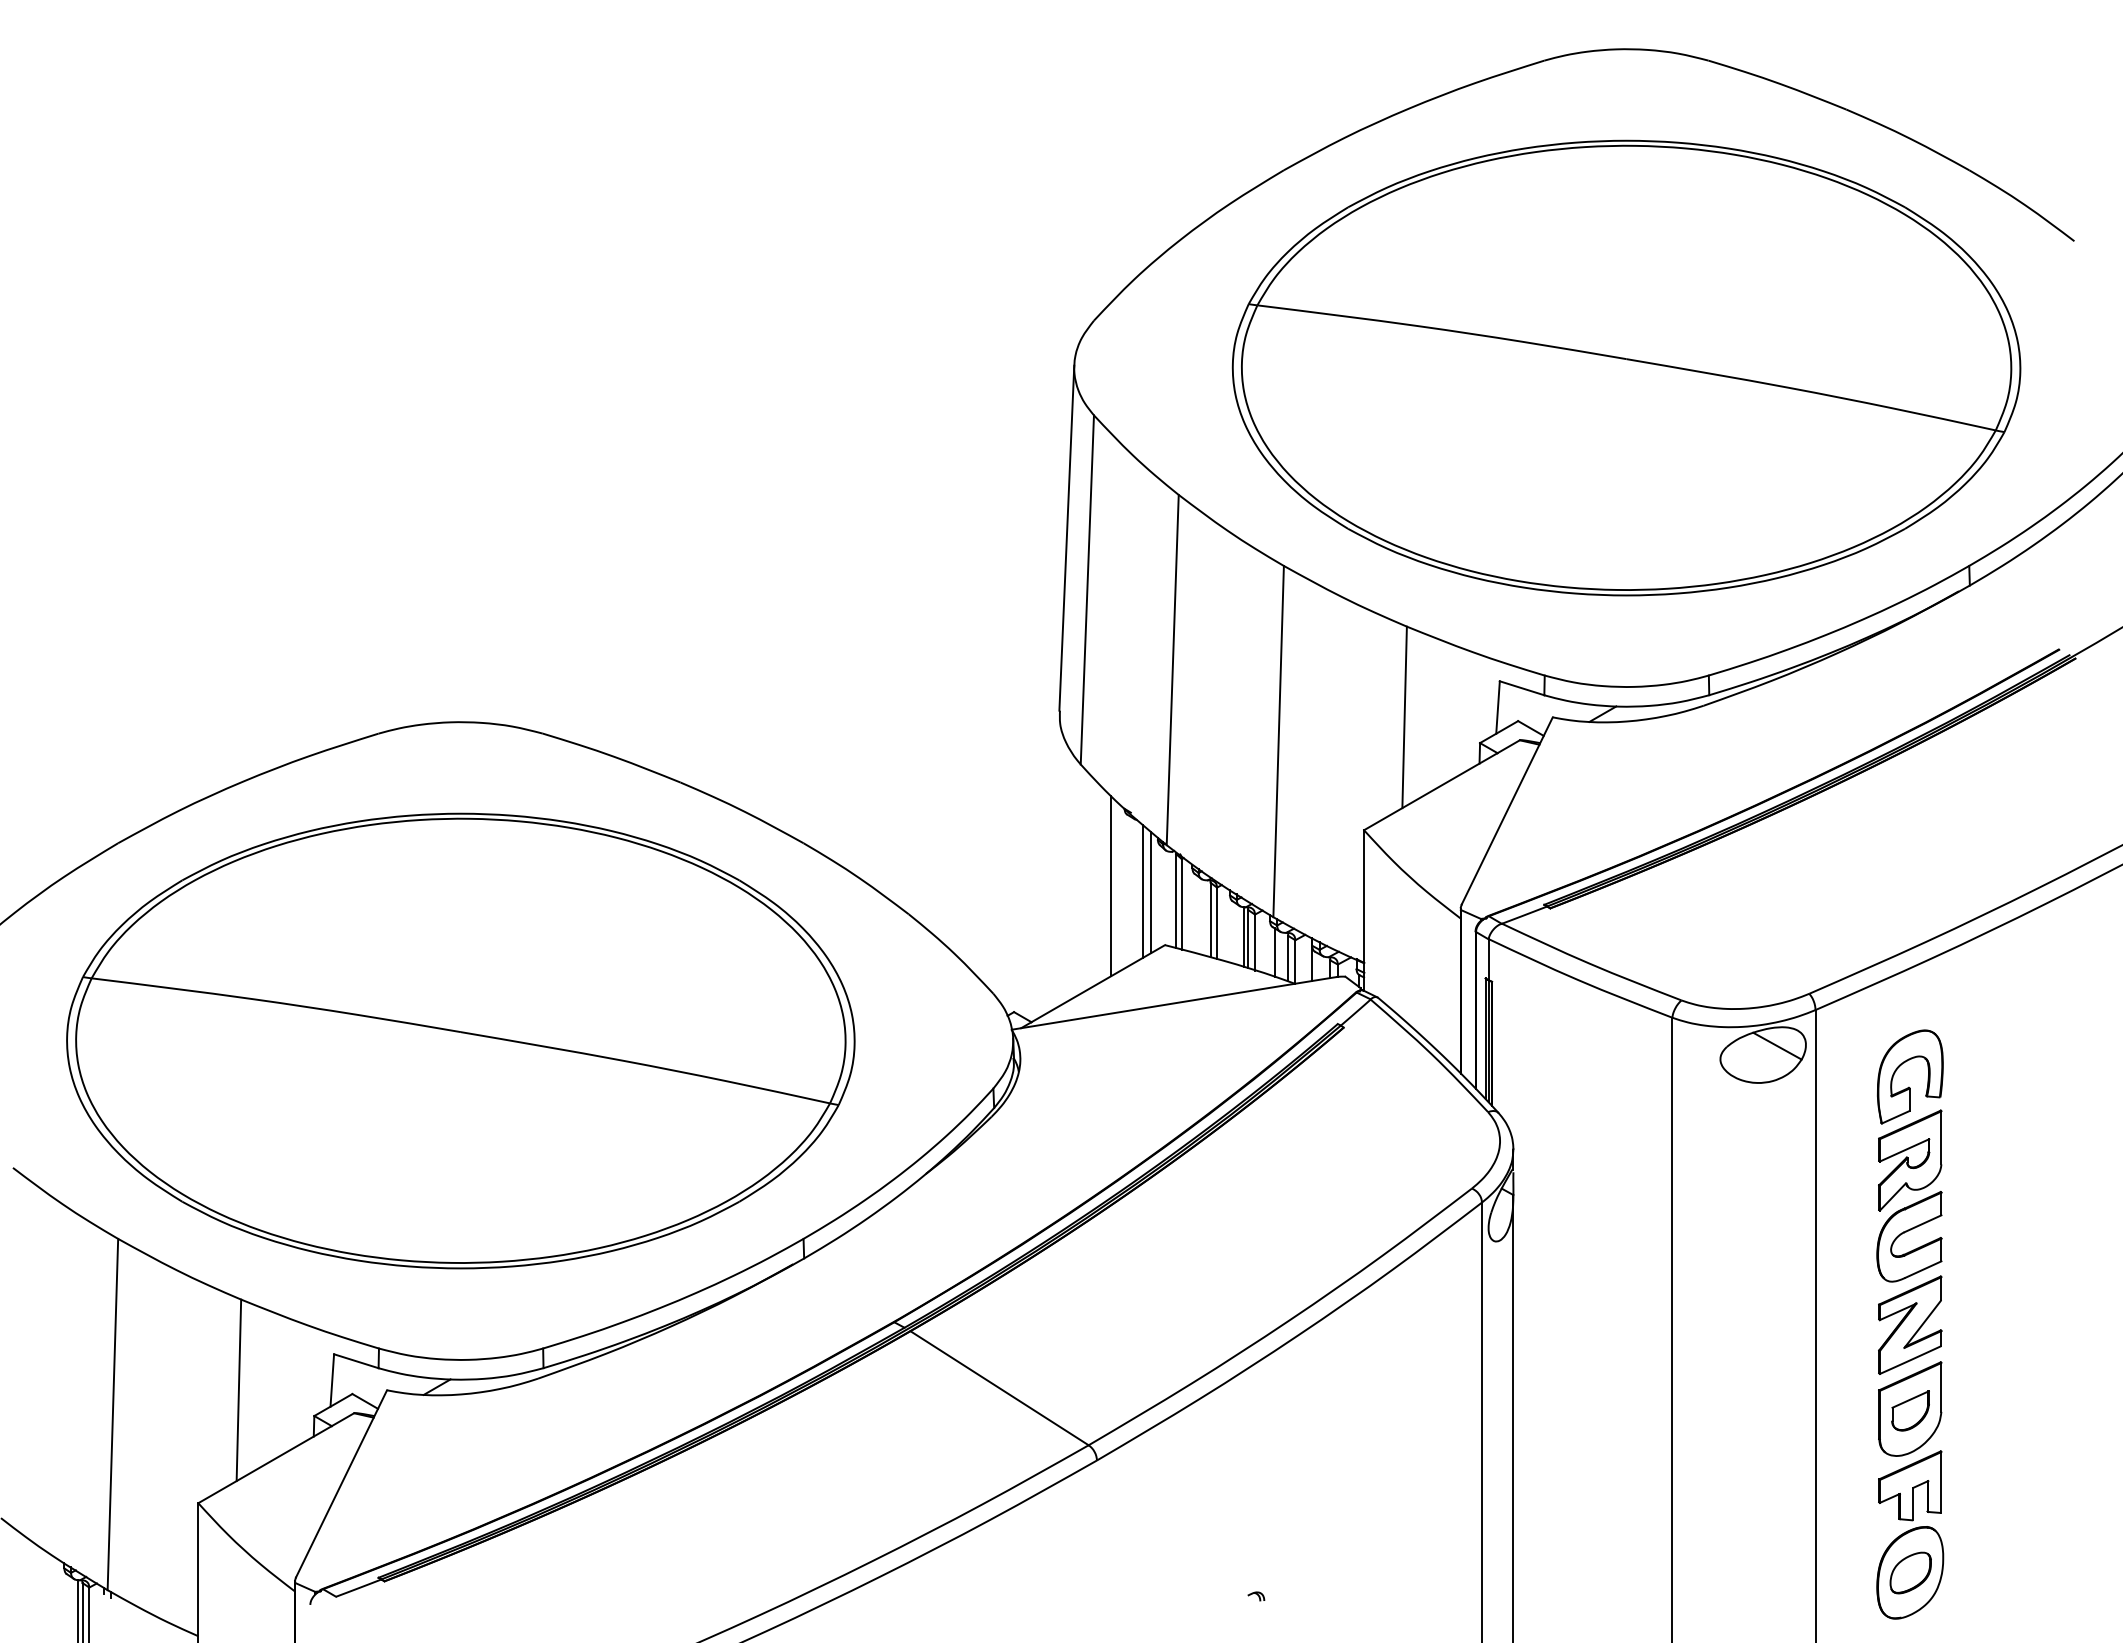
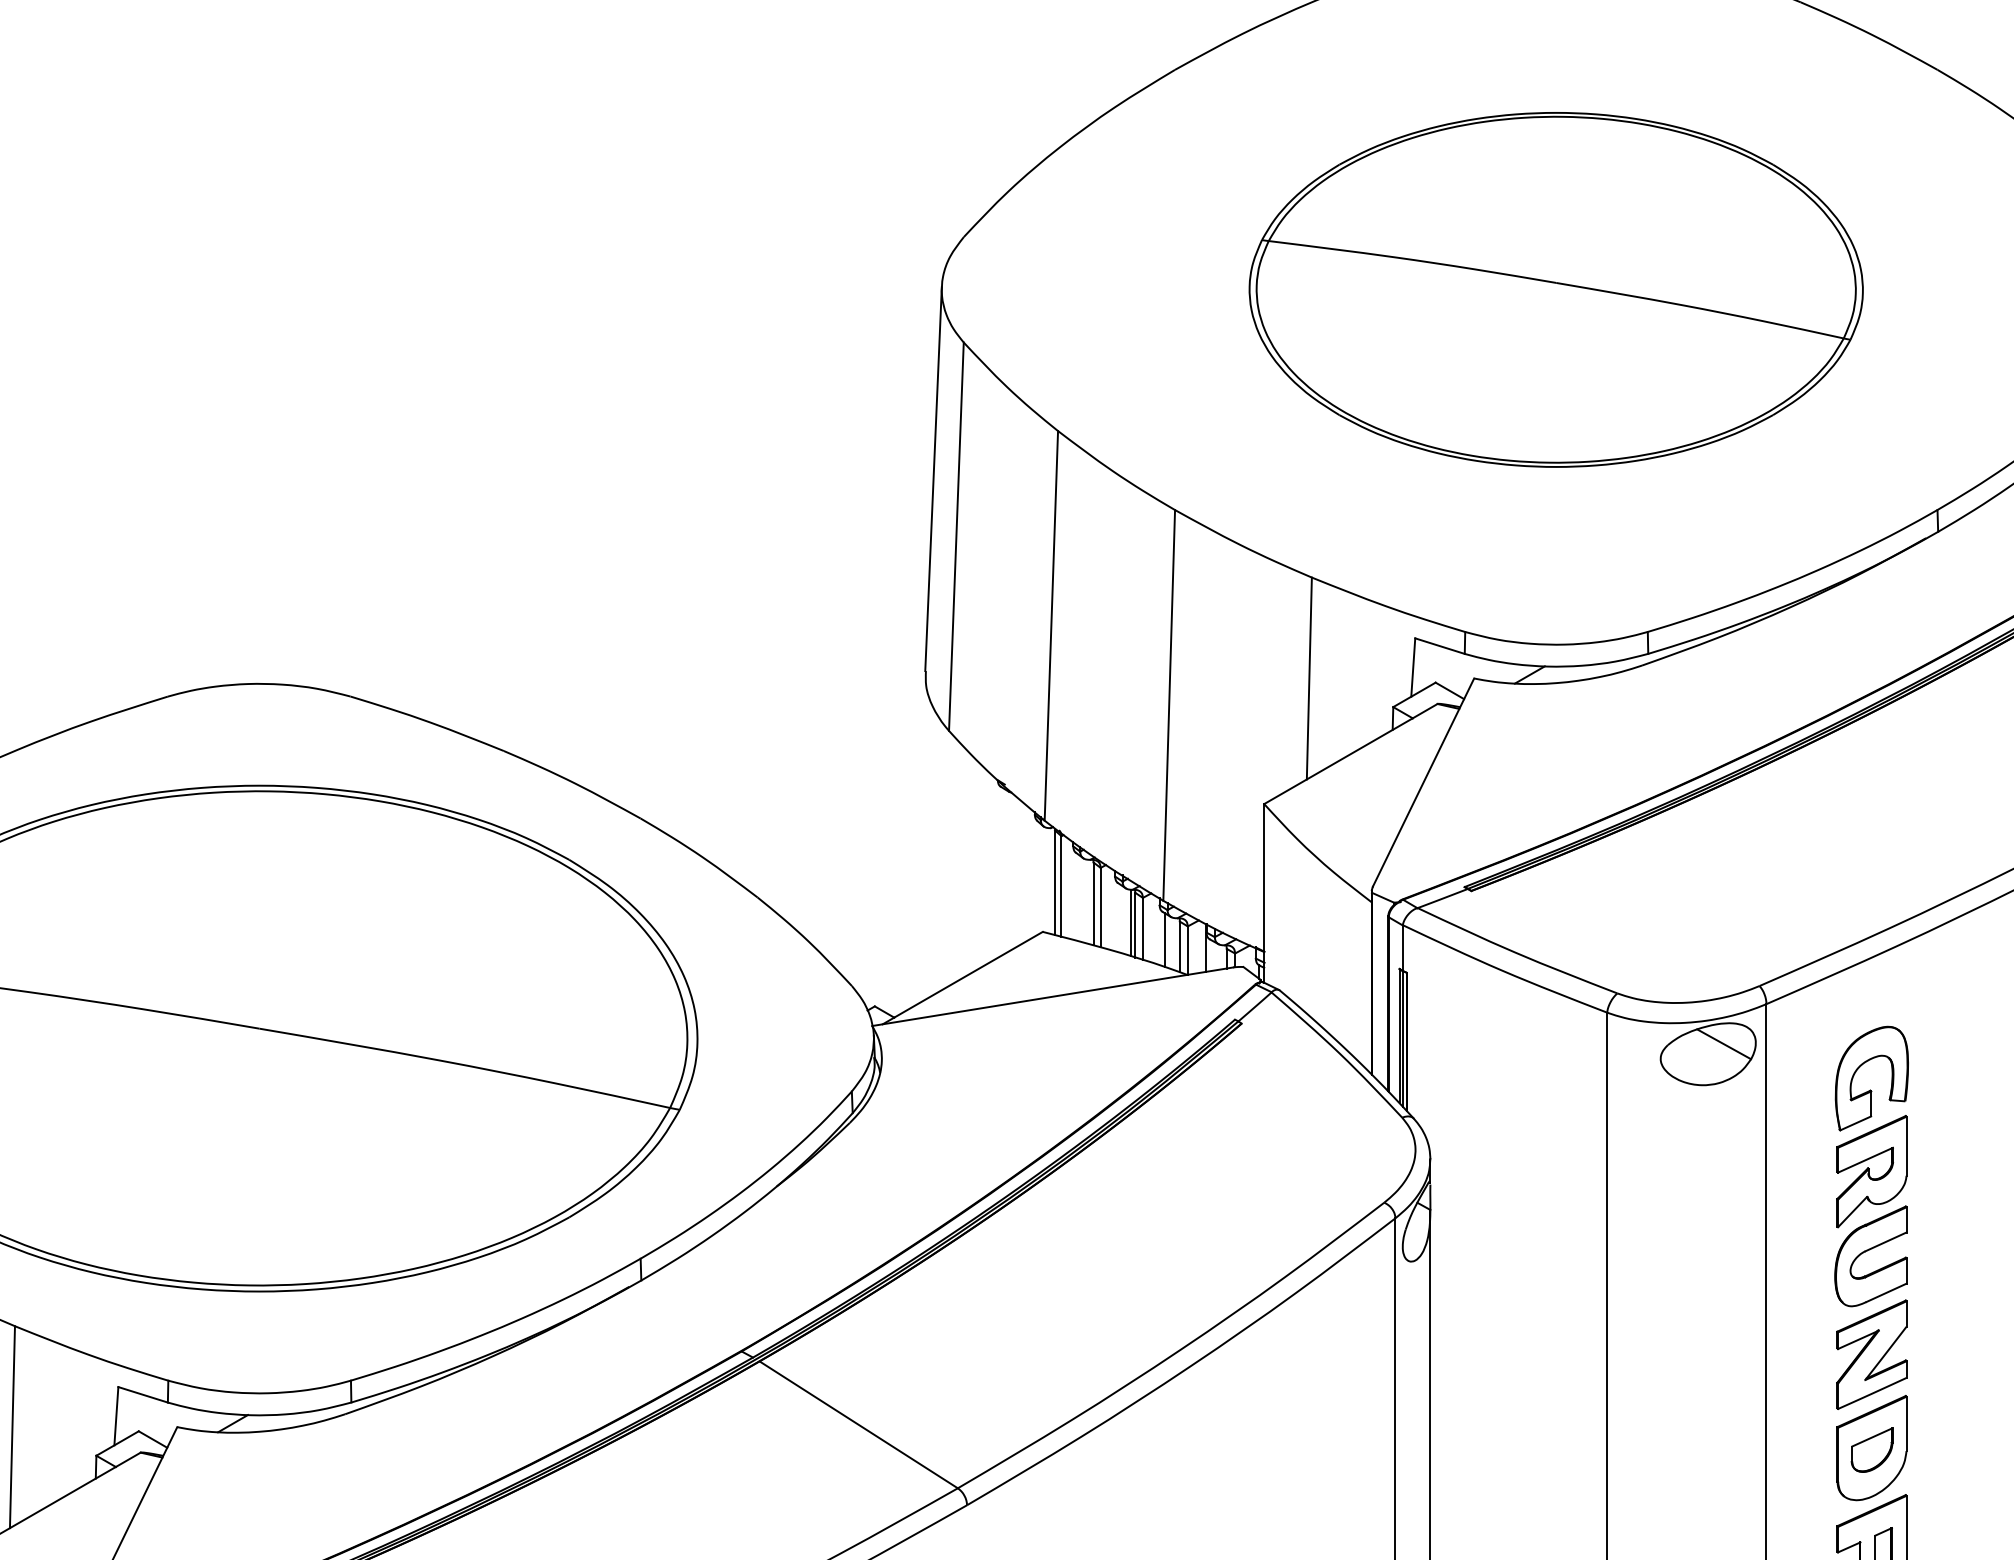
part: (1626, 367) -> (1556, 289), size x0.7
line: (1110, 885) -> (982, 865), removed
line: (1143, 891) -> (1018, 872), removed
line: (1151, 891) -> (1027, 872), removed

